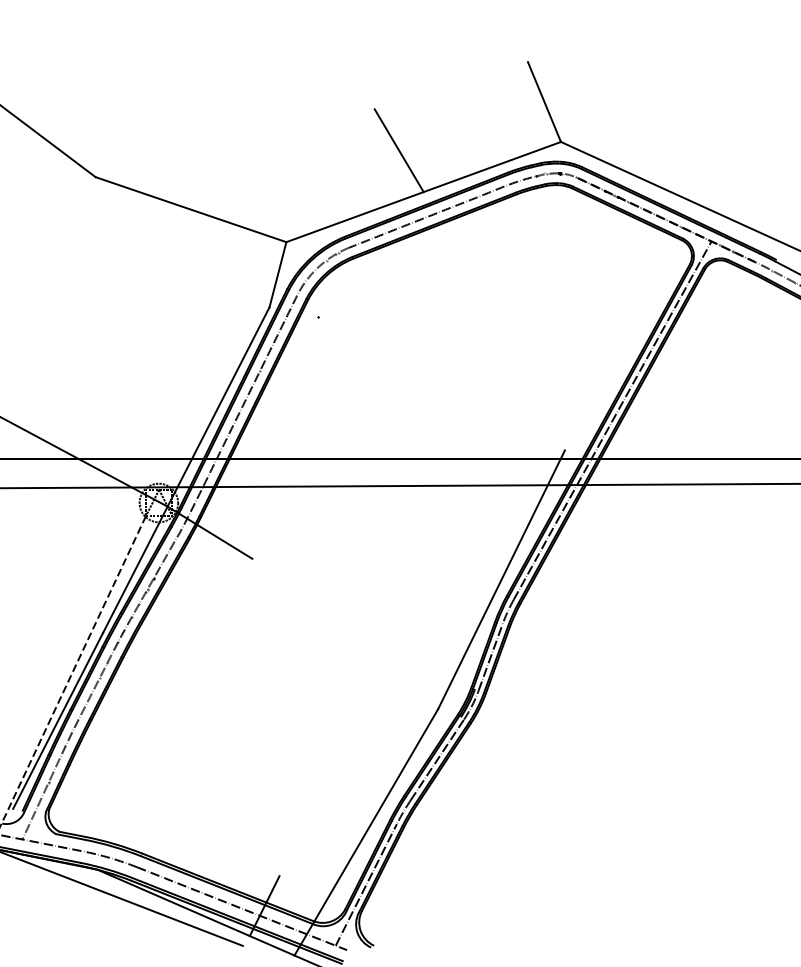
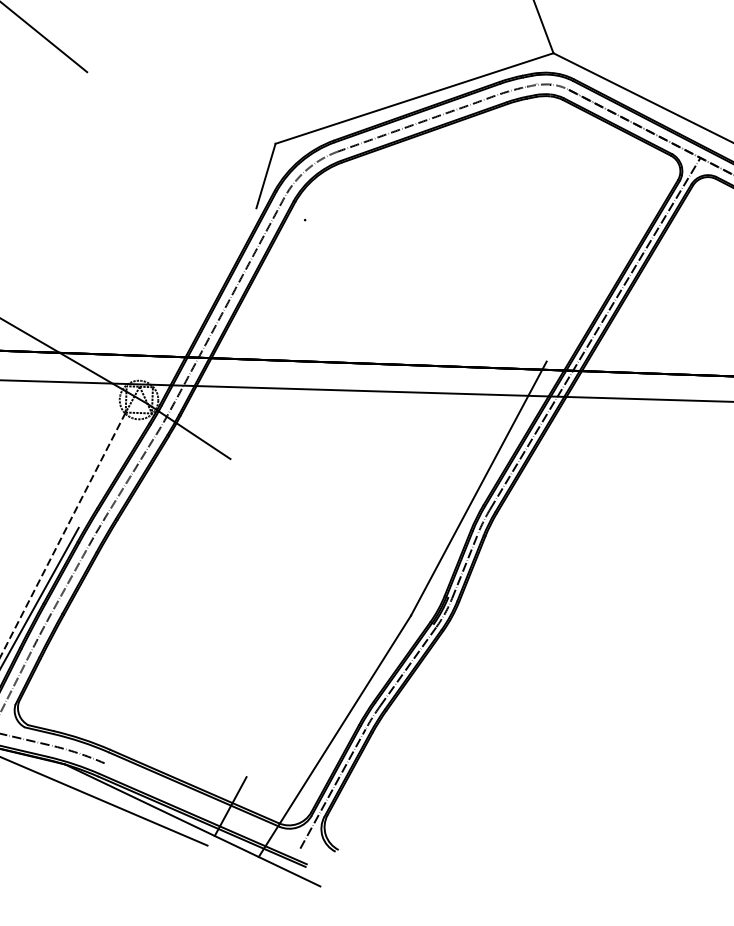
line: (398, 150) -> (390, 56), removed
line: (190, 209) -> (180, 107), removed
line: (186, 469) -> (167, 367), removed
line: (242, 908) -> (208, 808), removed

